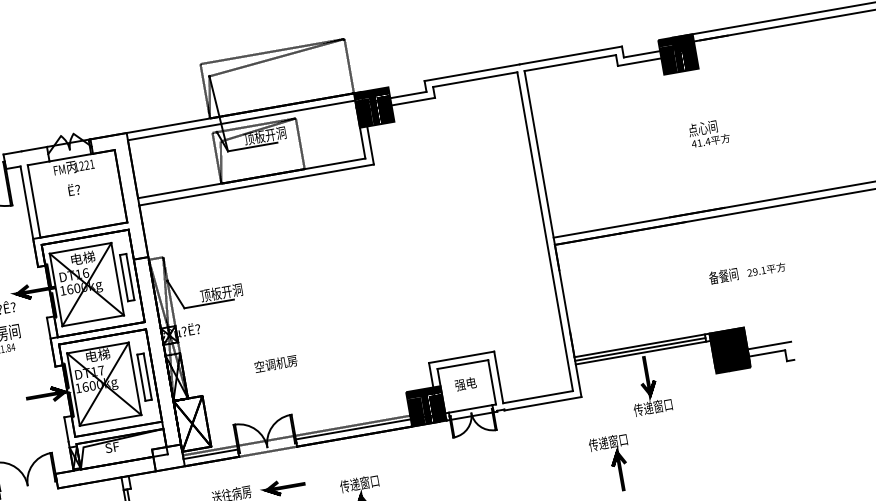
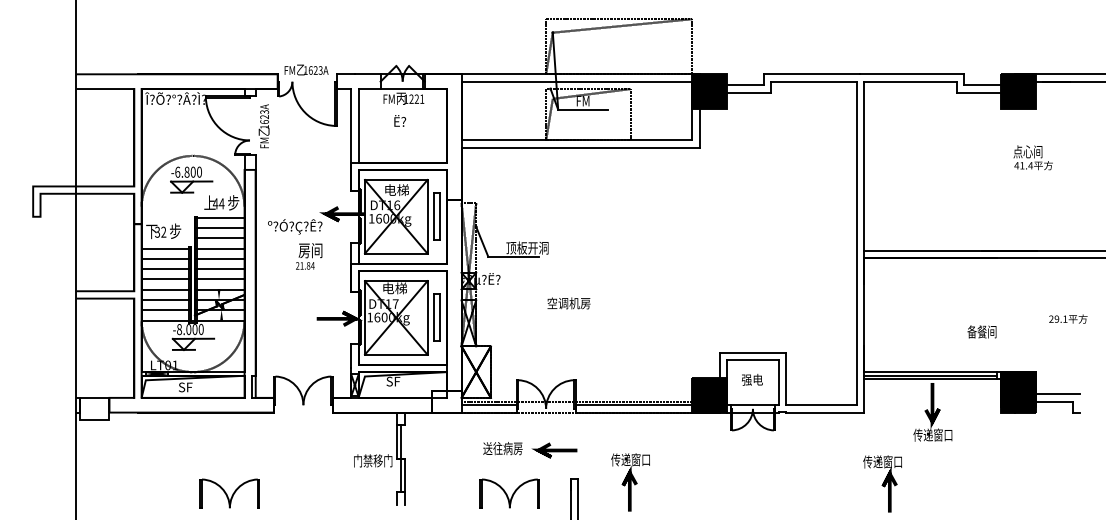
text: (708, 133) -> (1032, 157), moved
text: (265, 135) -> (597, 100), 顶板开洞 -> FM
text: (723, 275) -> (981, 331), moved
text: (275, 364) -> (568, 303), moved

